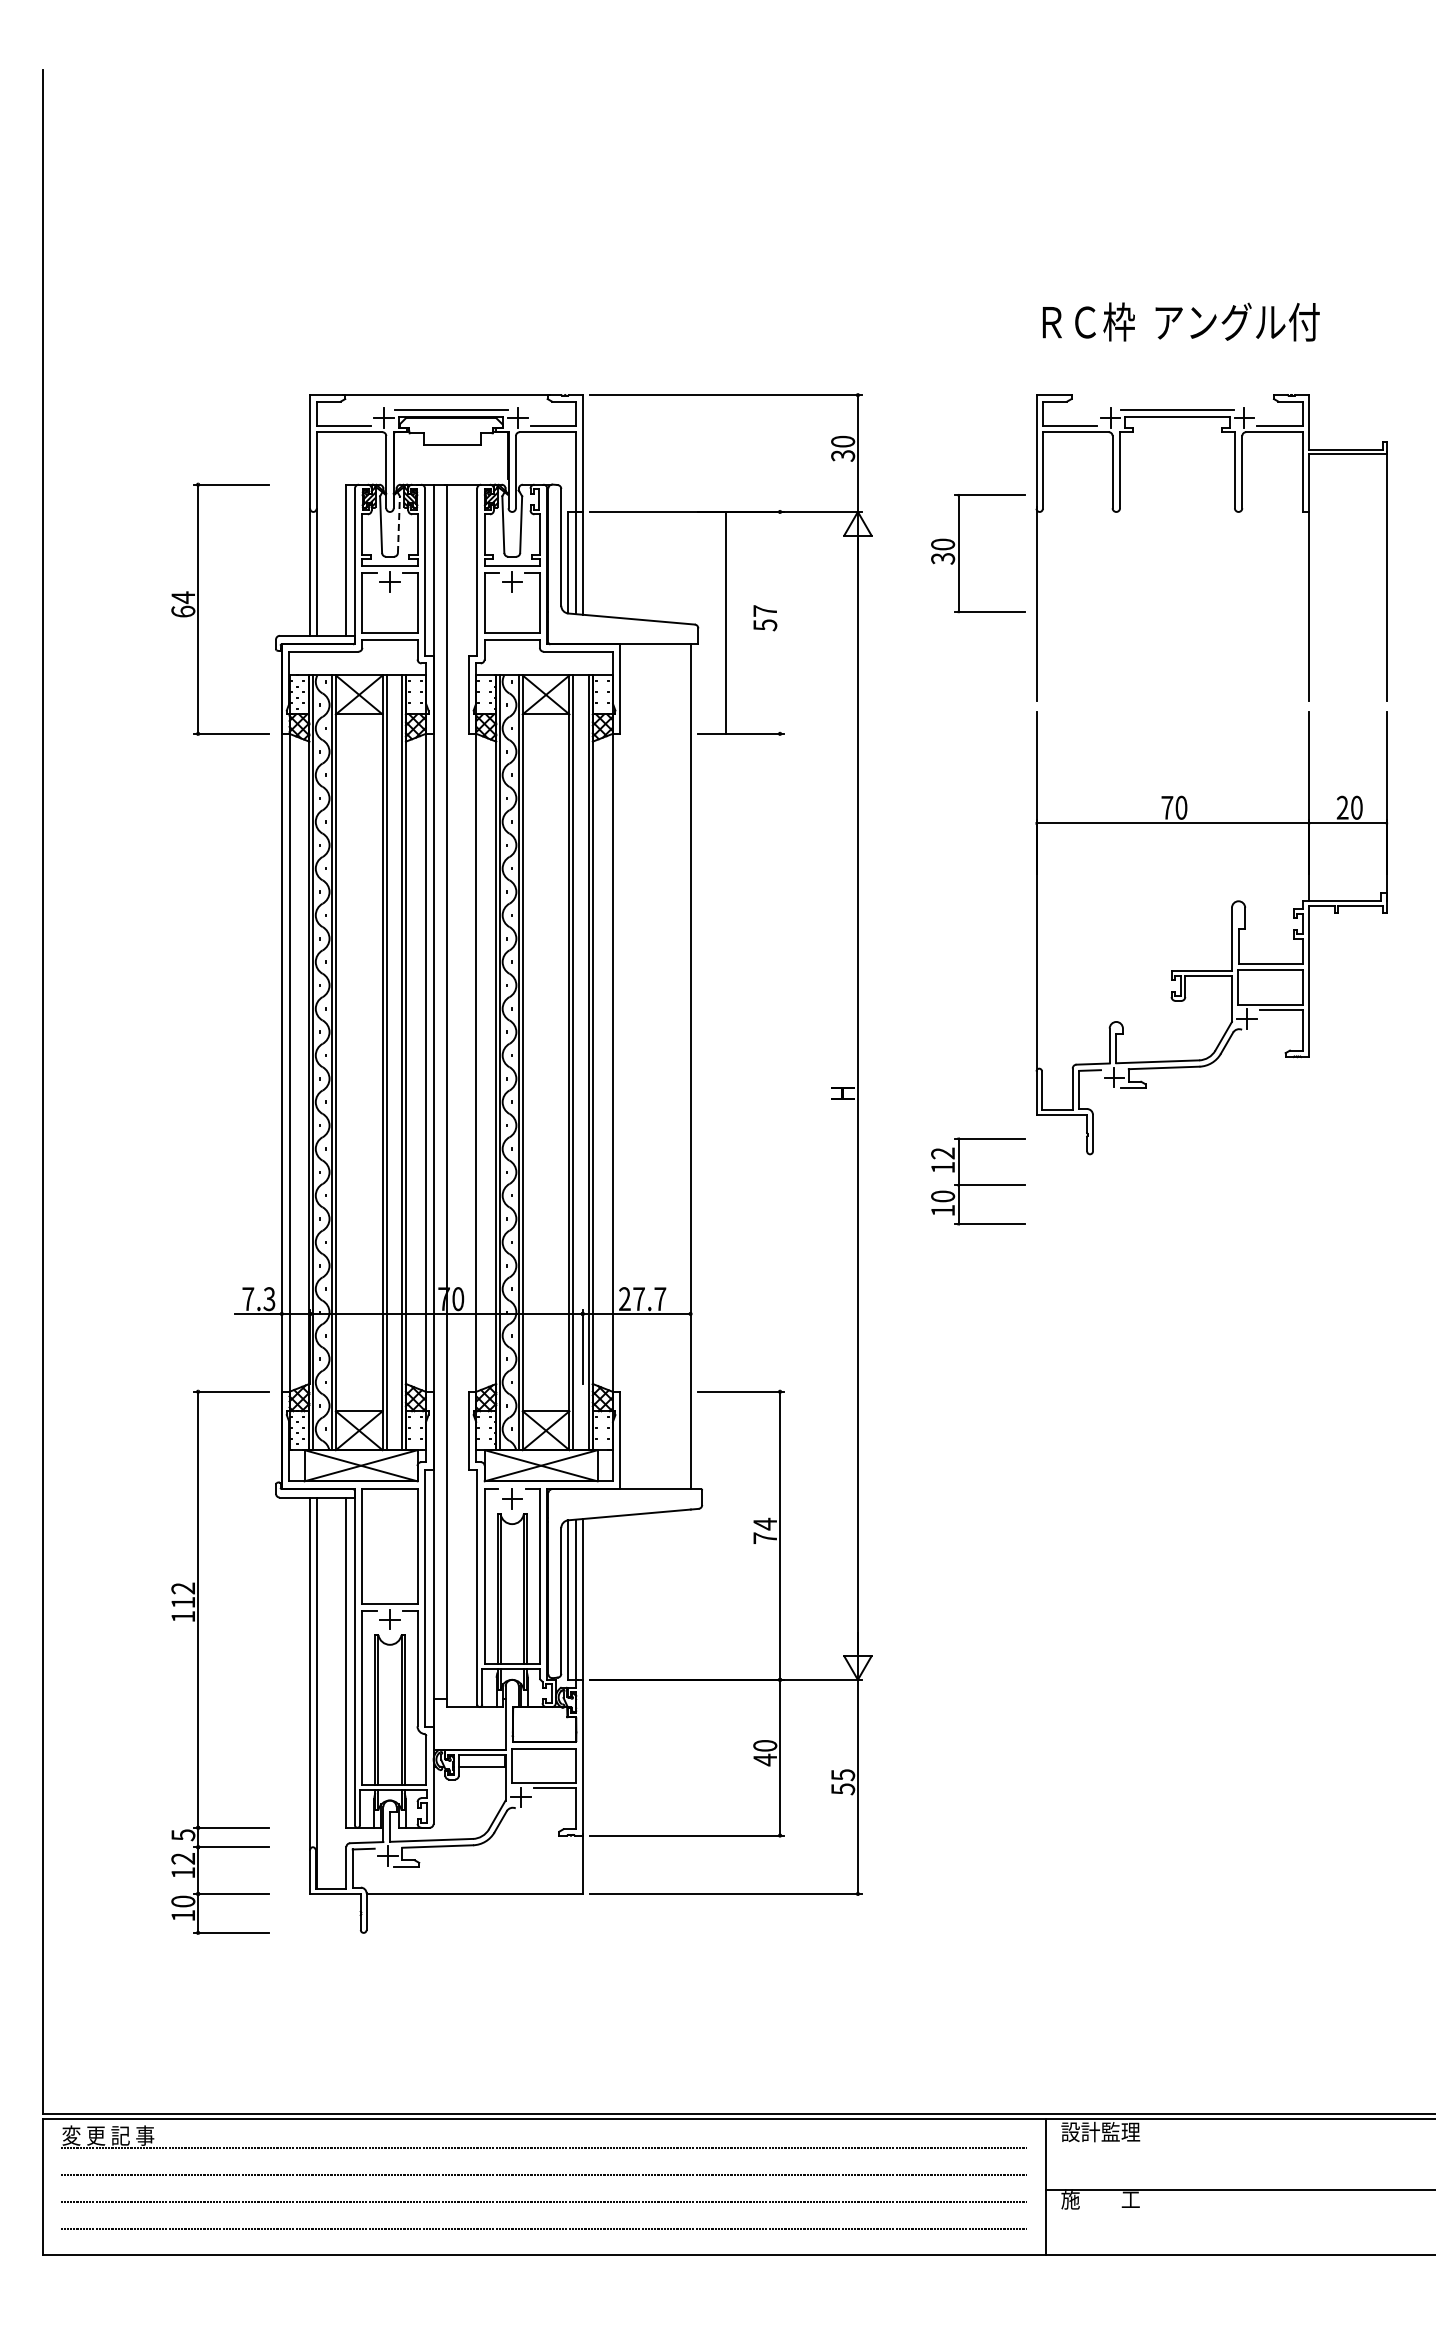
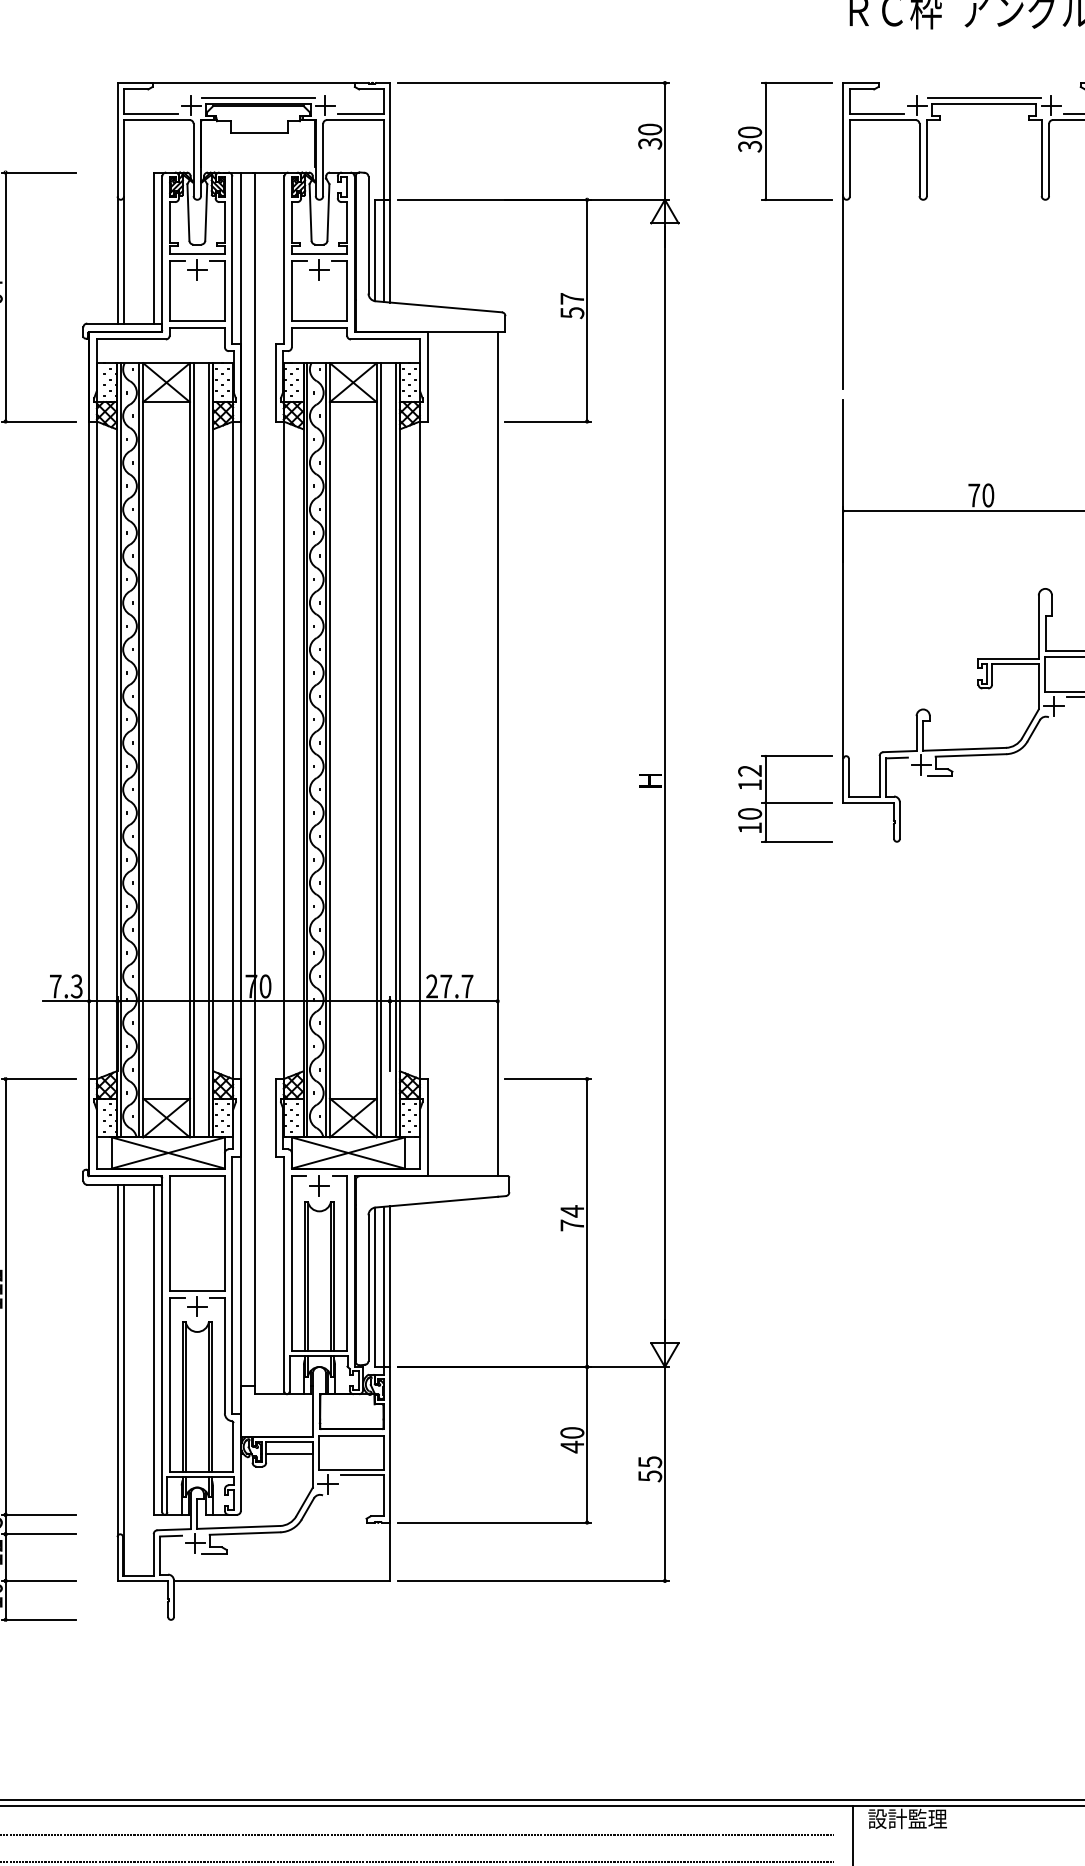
line: (398, 524) -> (205, 212), dashed -> solid
part: (959, 553) -> (766, 141), moved
line: (726, 622) -> (587, 310), moved
part: (978, 1181) -> (785, 798), moved

